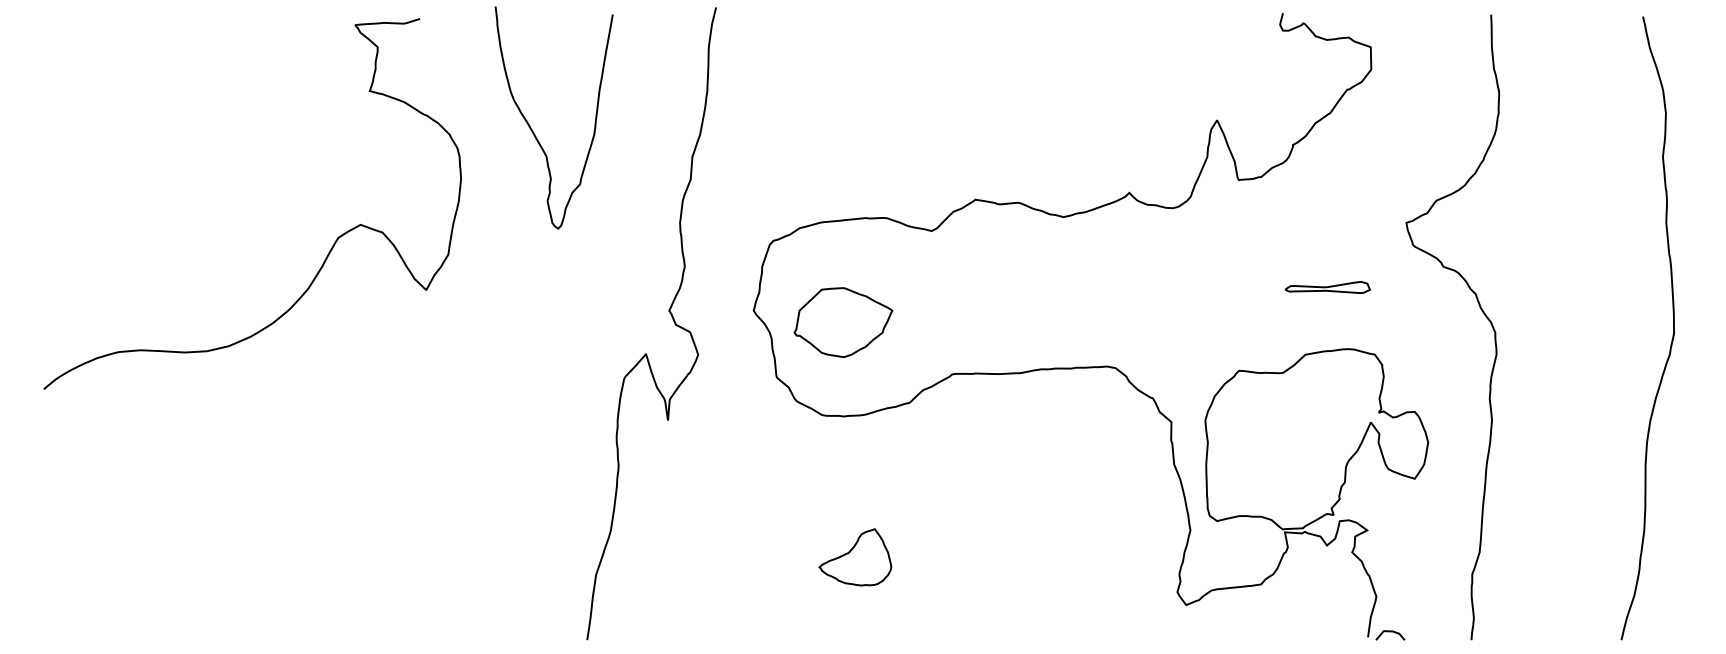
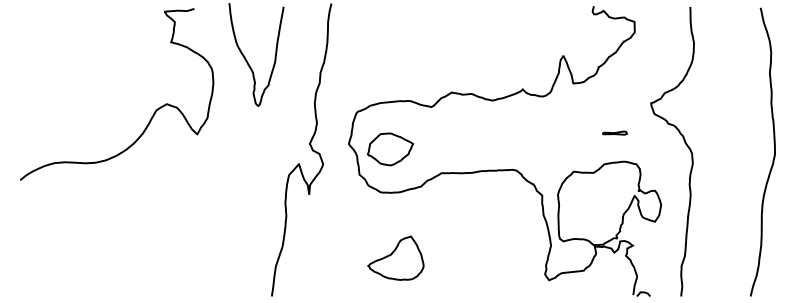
part: (1327, 285) -> (614, 132), size x0.62
part: (854, 555) -> (395, 257), size x1.67

